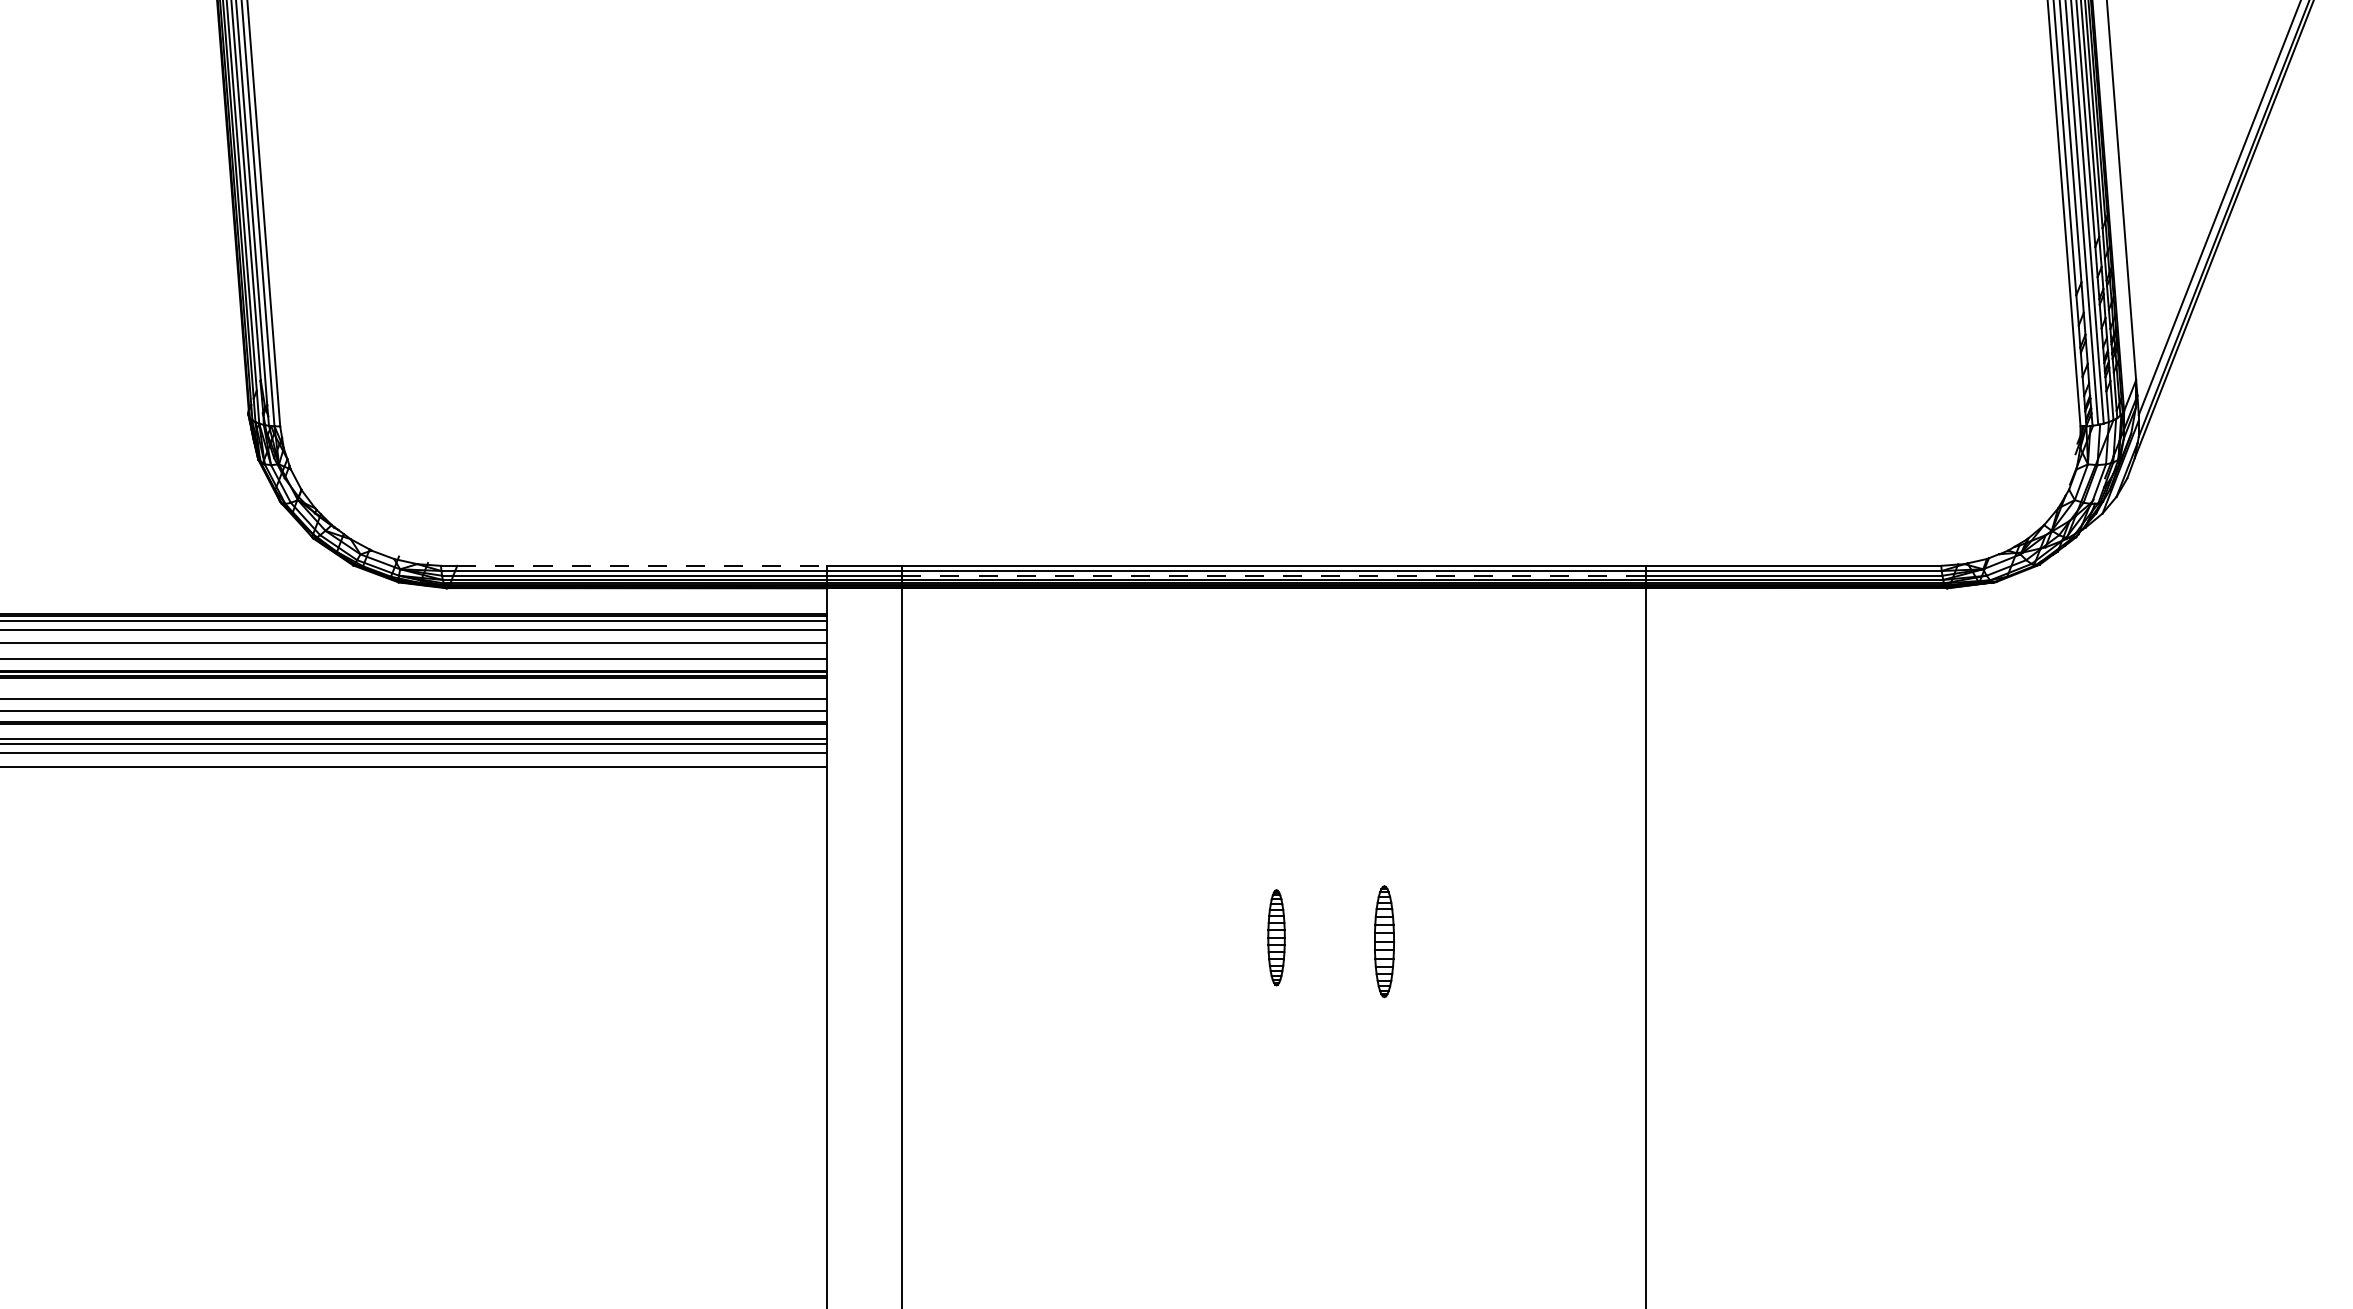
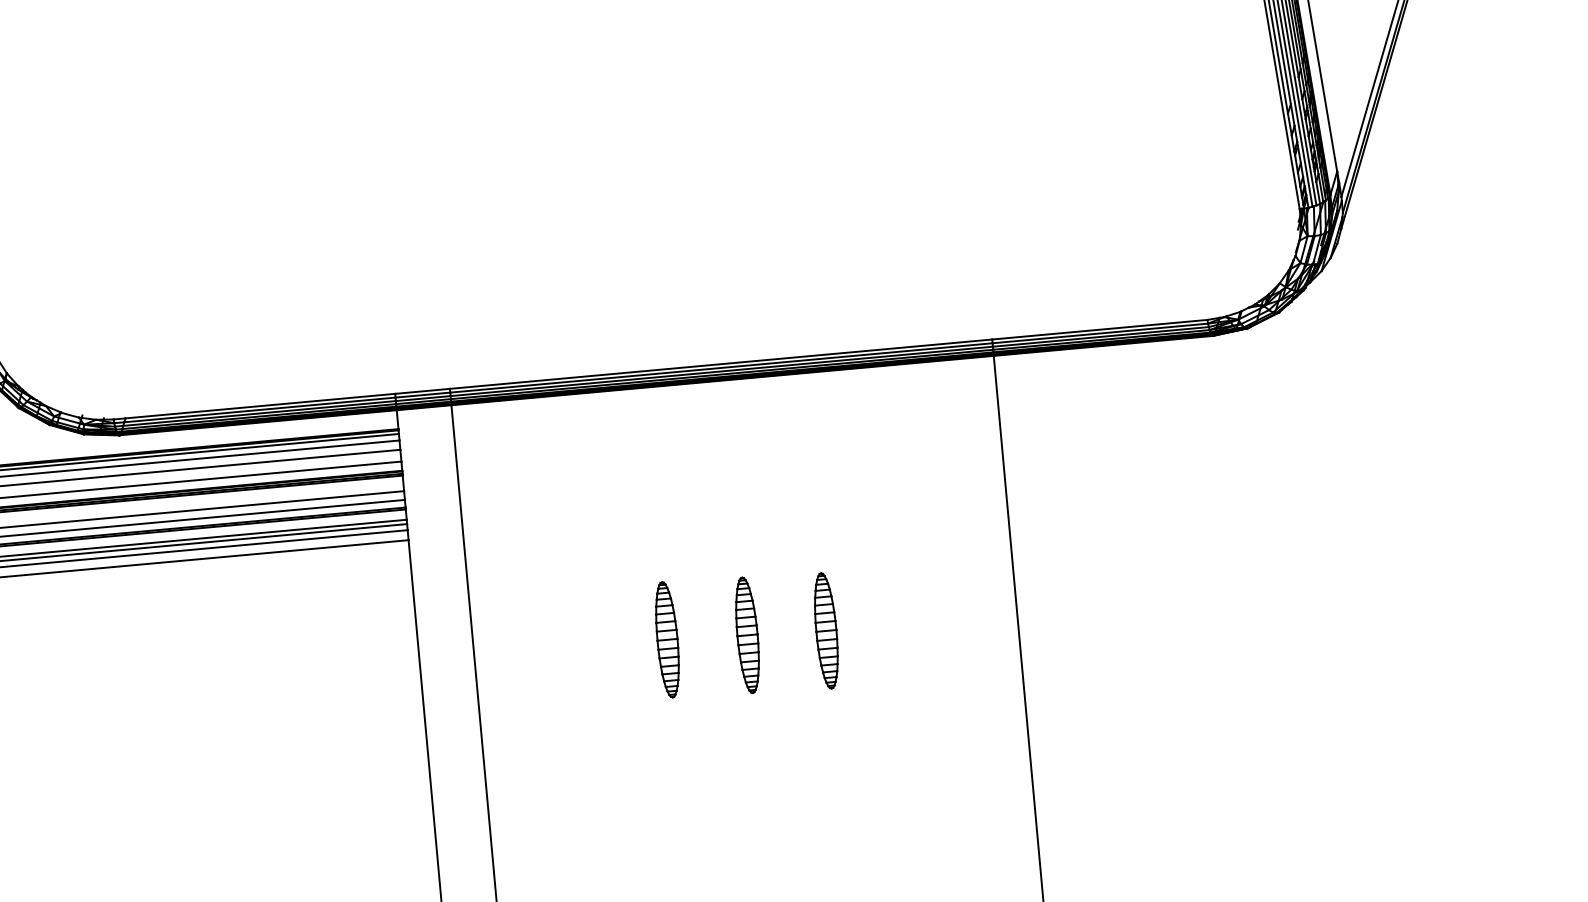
line: (642, 565) -> (260, 405), dashed -> solid
line: (1274, 575) -> (721, 371), dashed -> solid
part: (1166, 934) -> (667, 640), added
part: (1276, 937) -> (747, 635), size x1.67
part: (1384, 941) -> (826, 630), size x1.43

